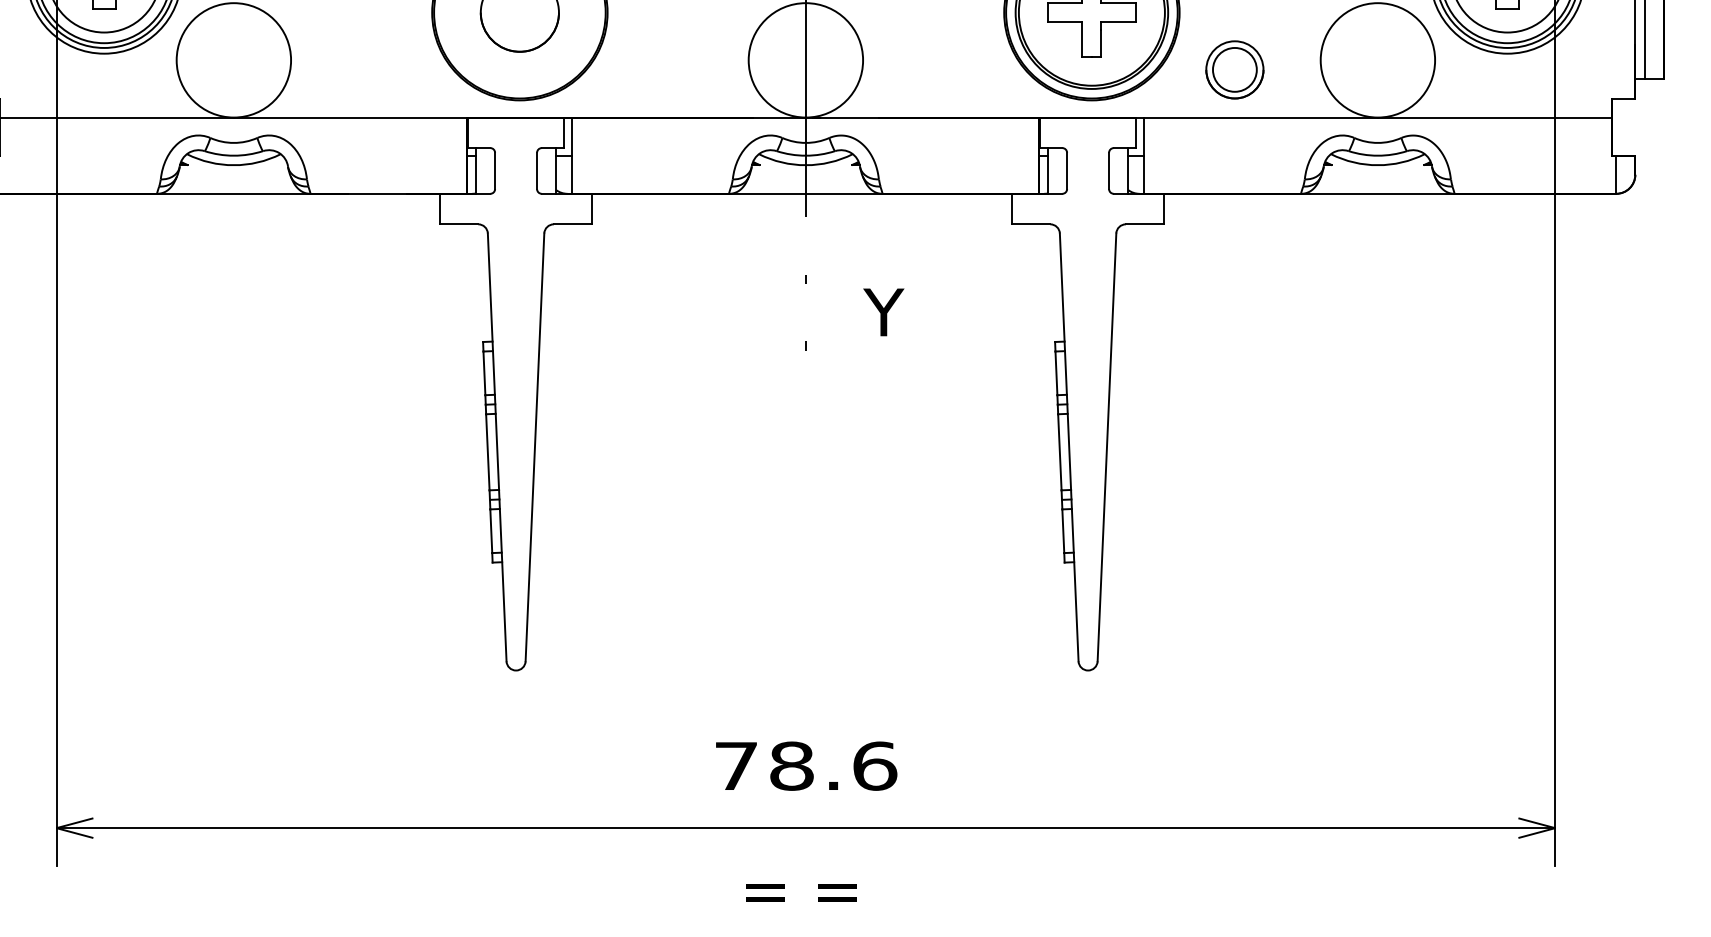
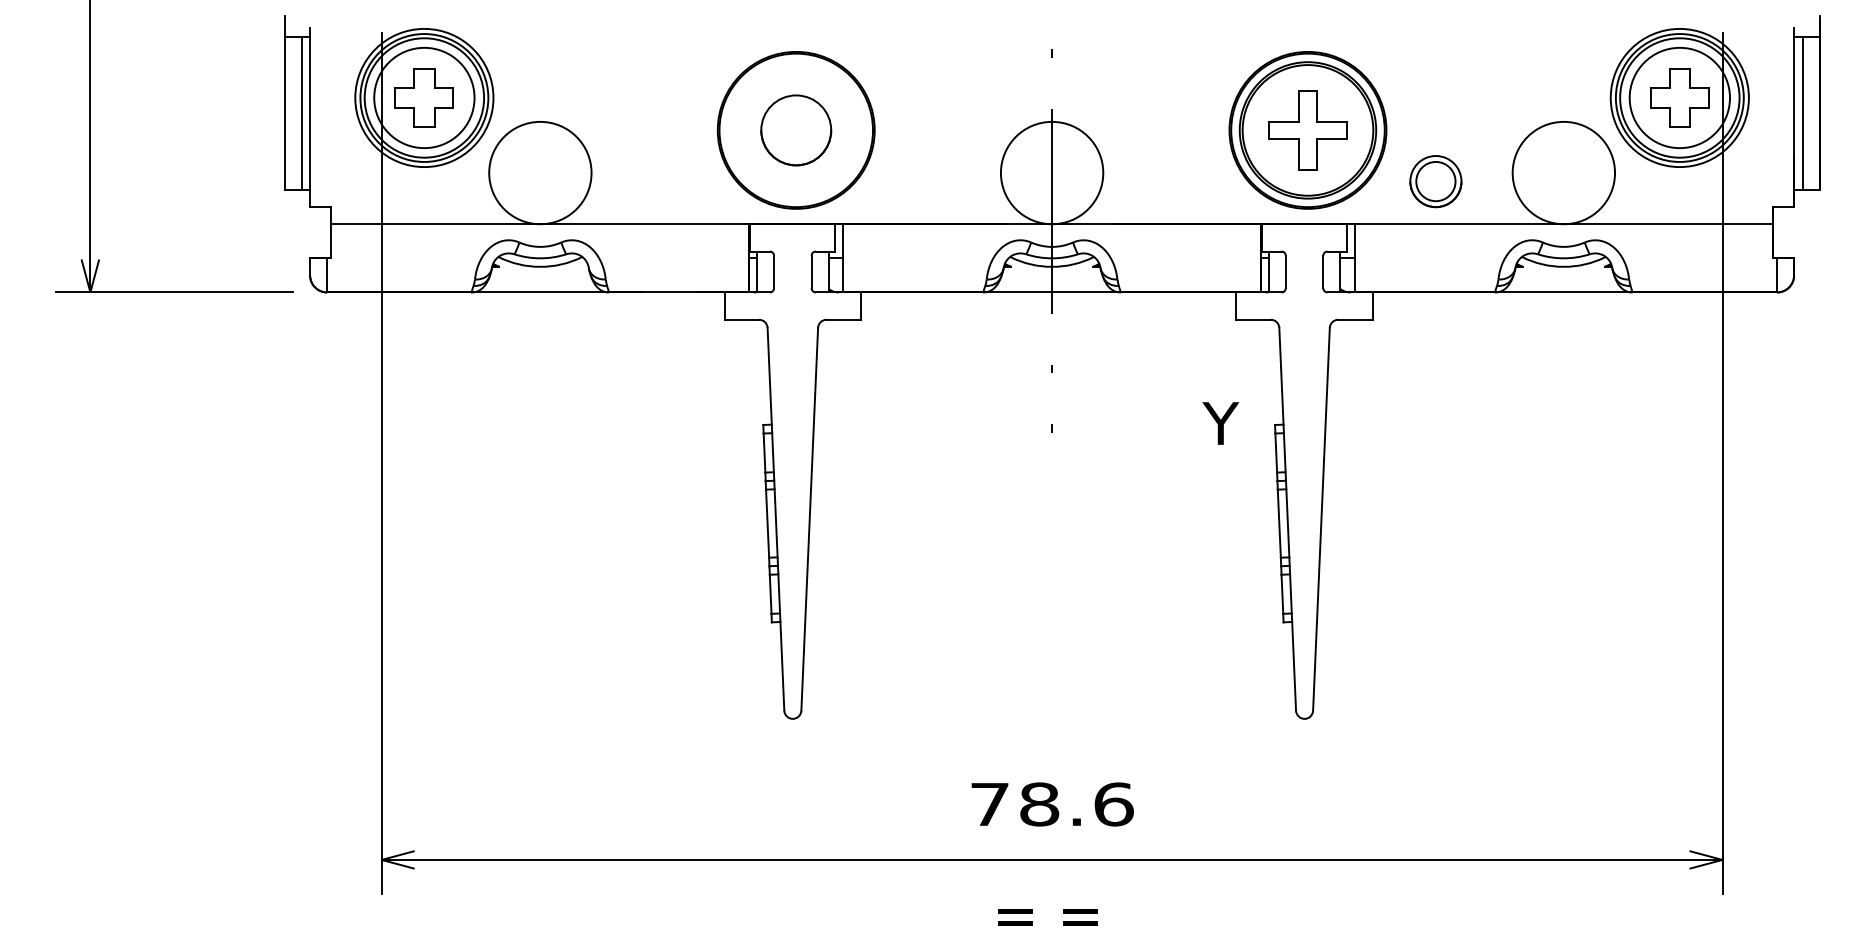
text: (883, 312) -> (1220, 423), moved

